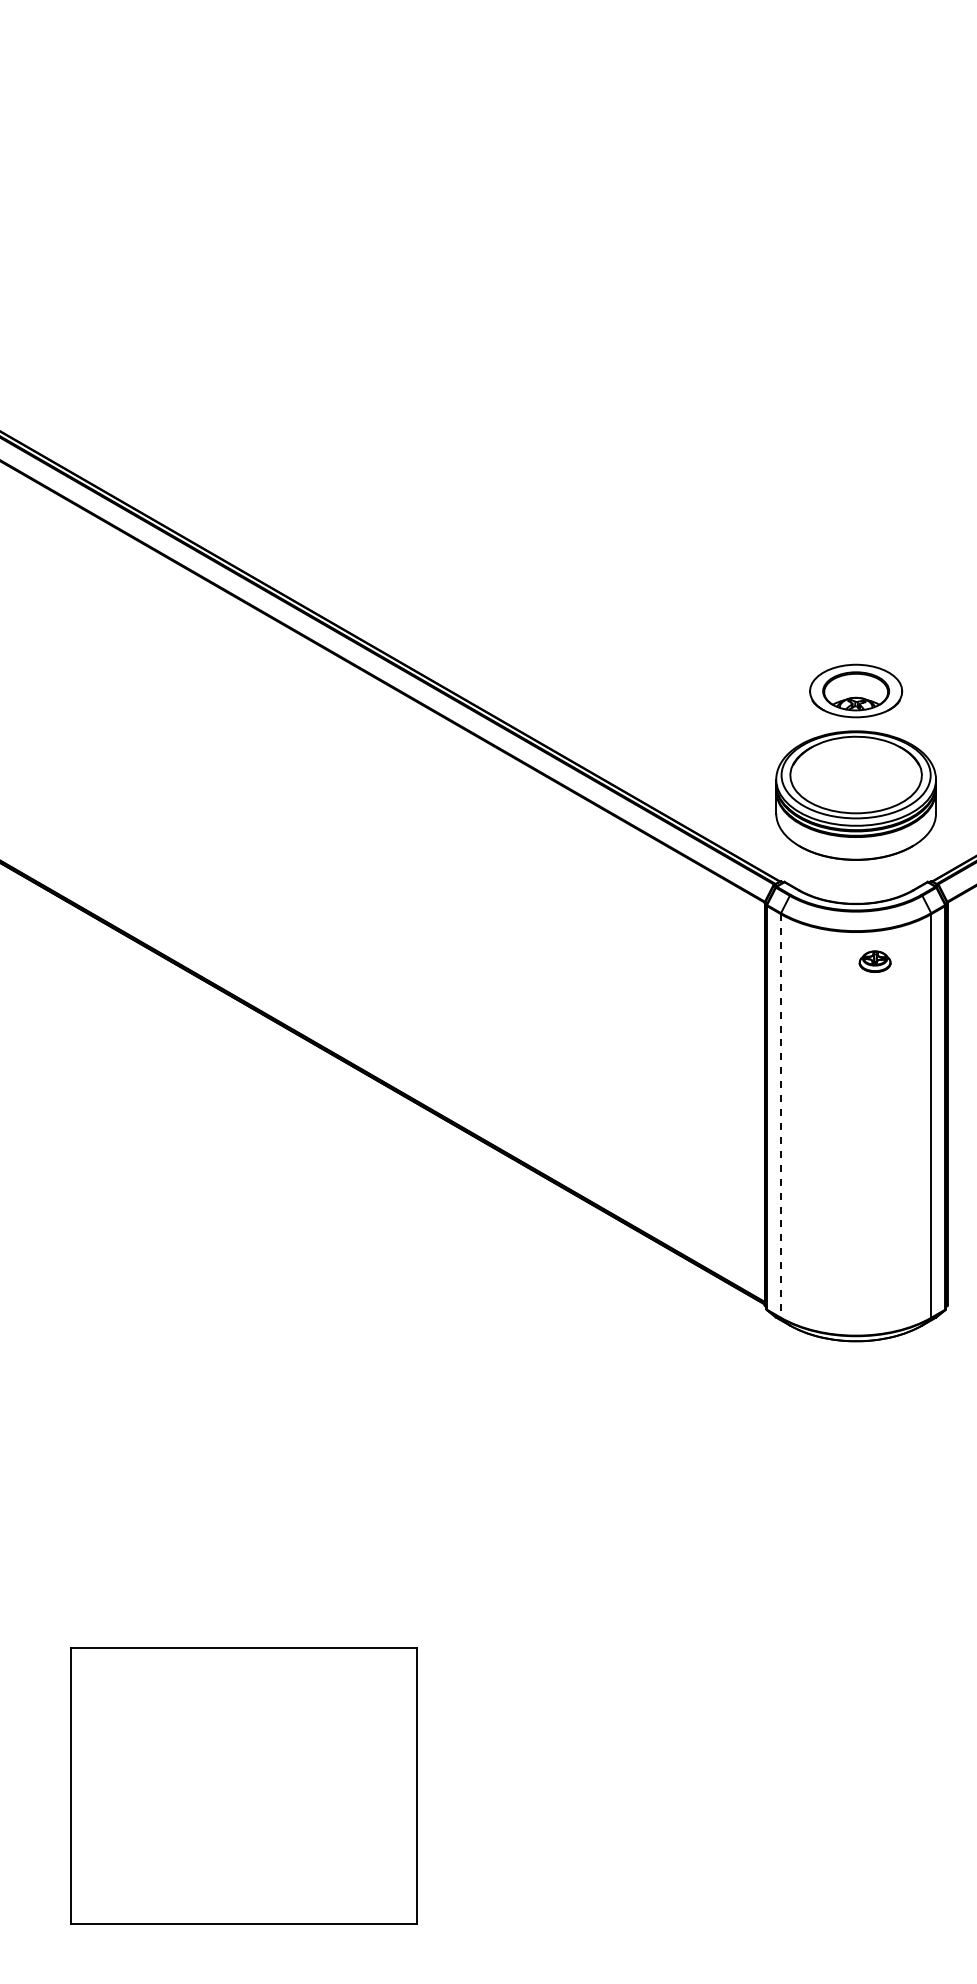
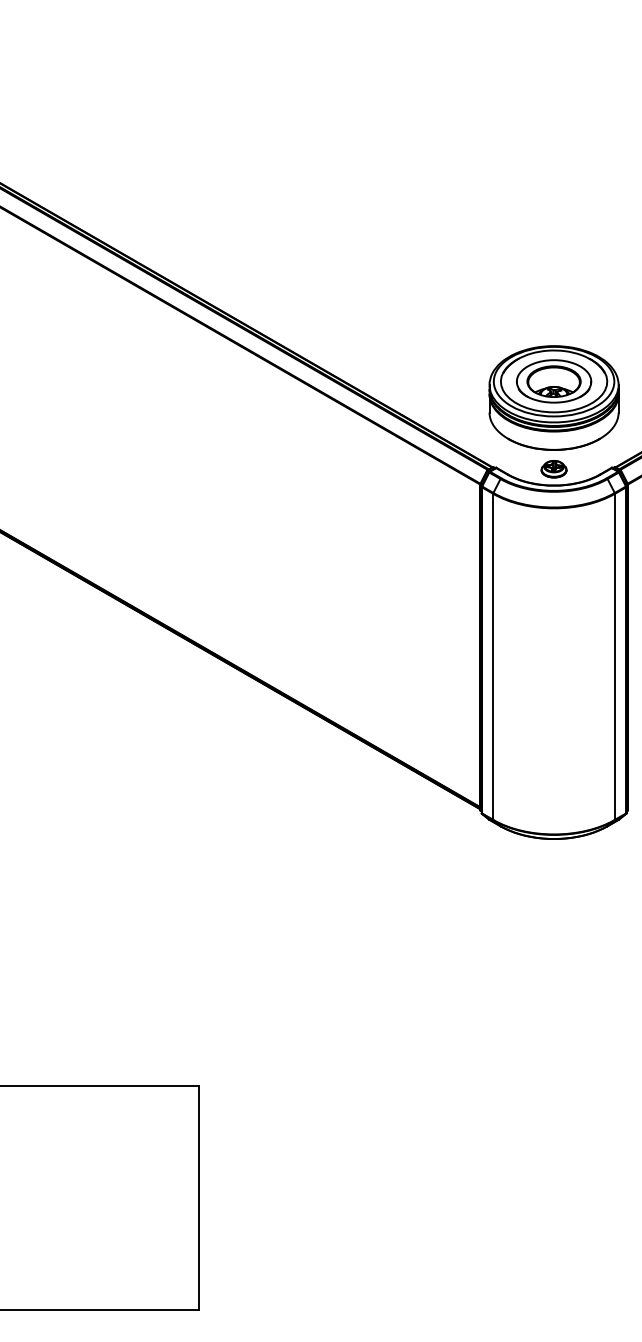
part: (856, 690) -> (554, 380), moved
part: (874, 961) -> (553, 469), moved
line: (780, 1115) -> (492, 656), dashed -> solid

